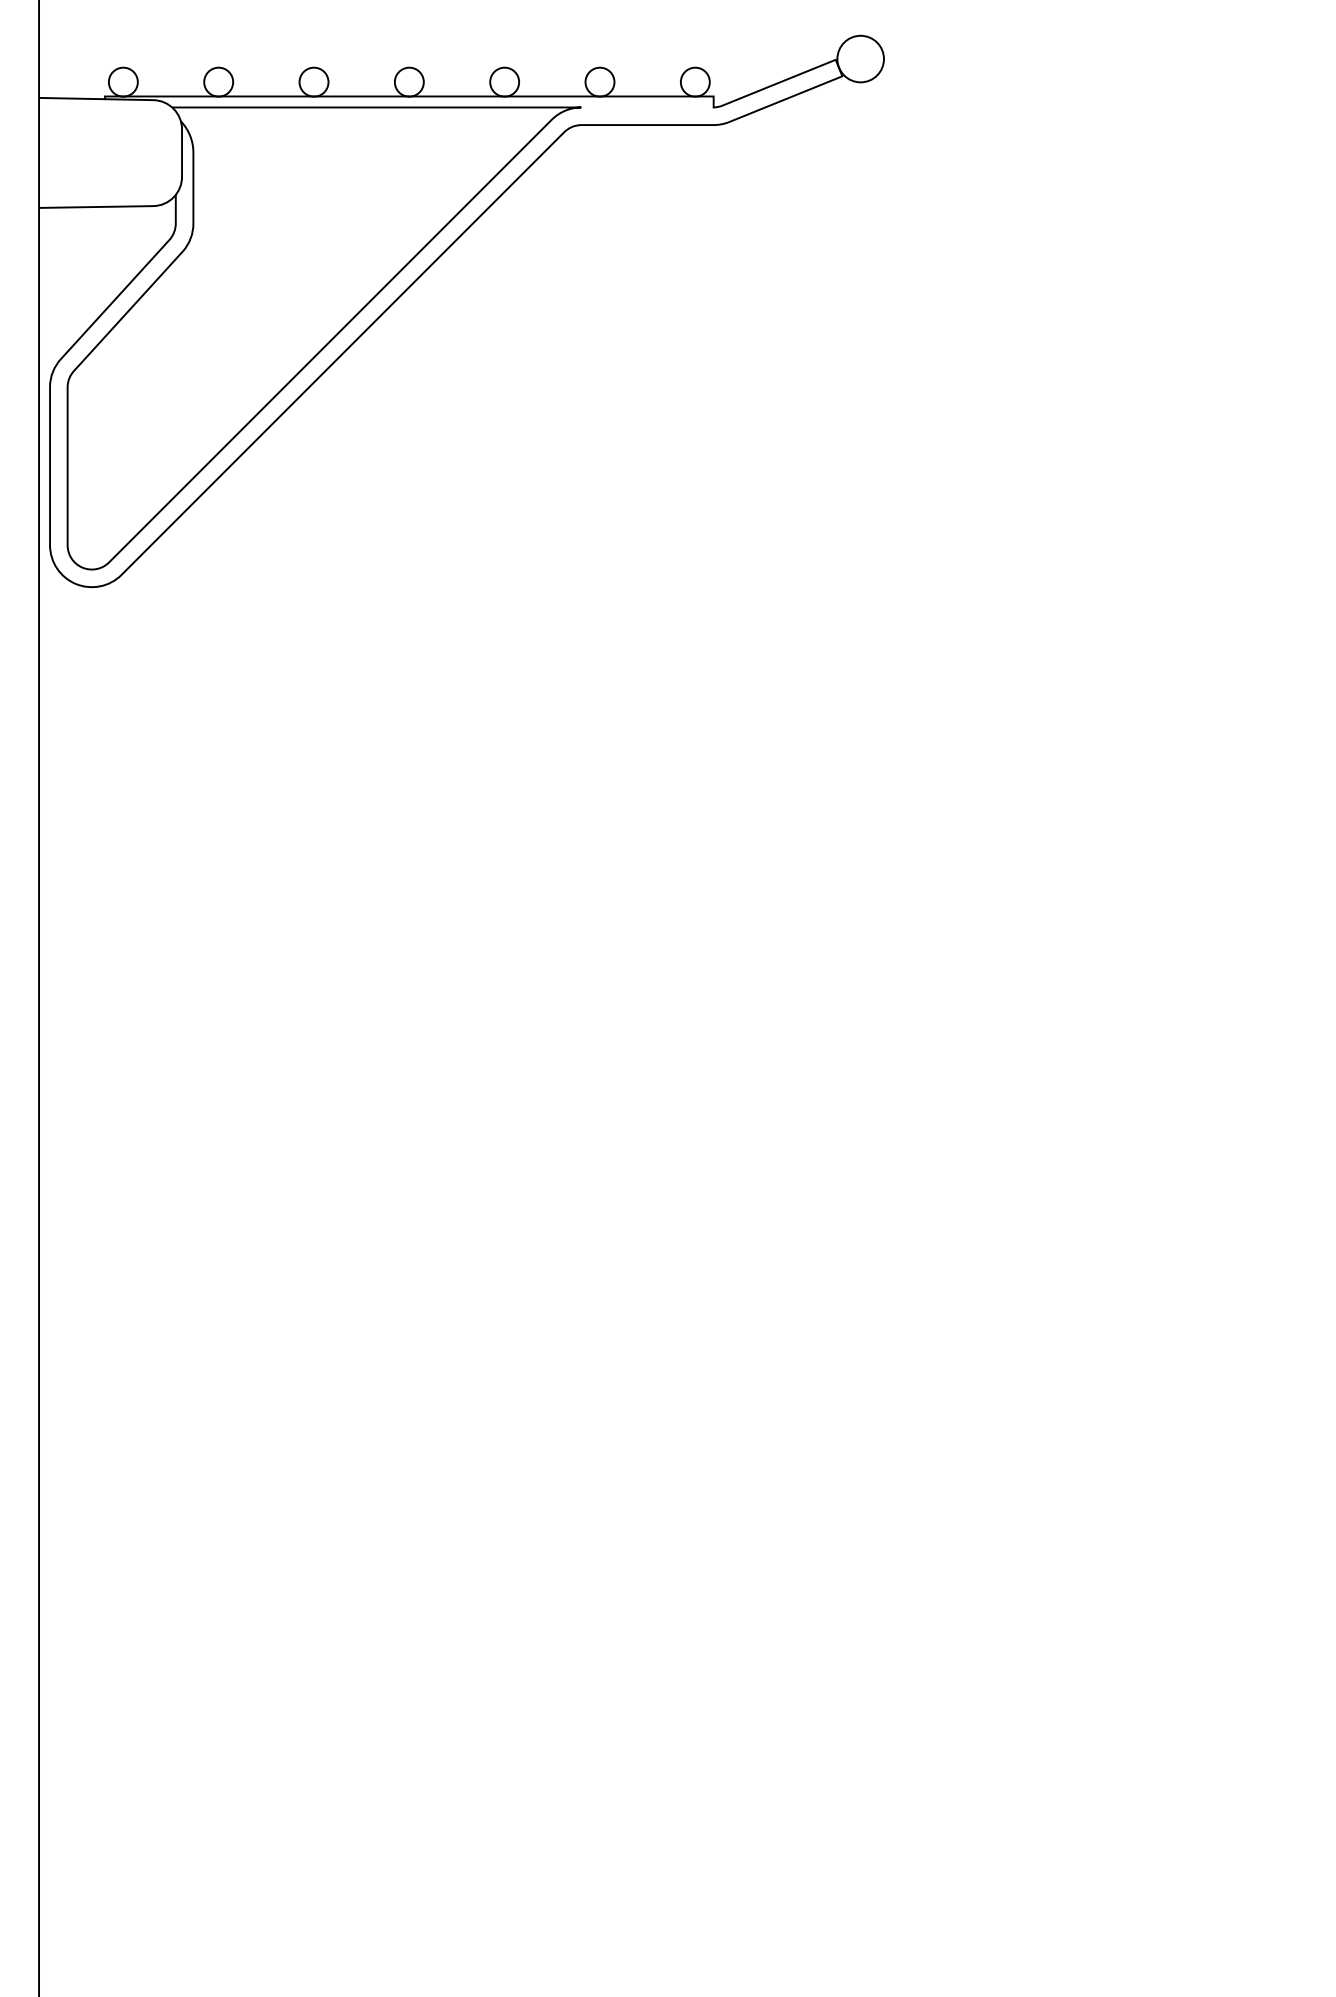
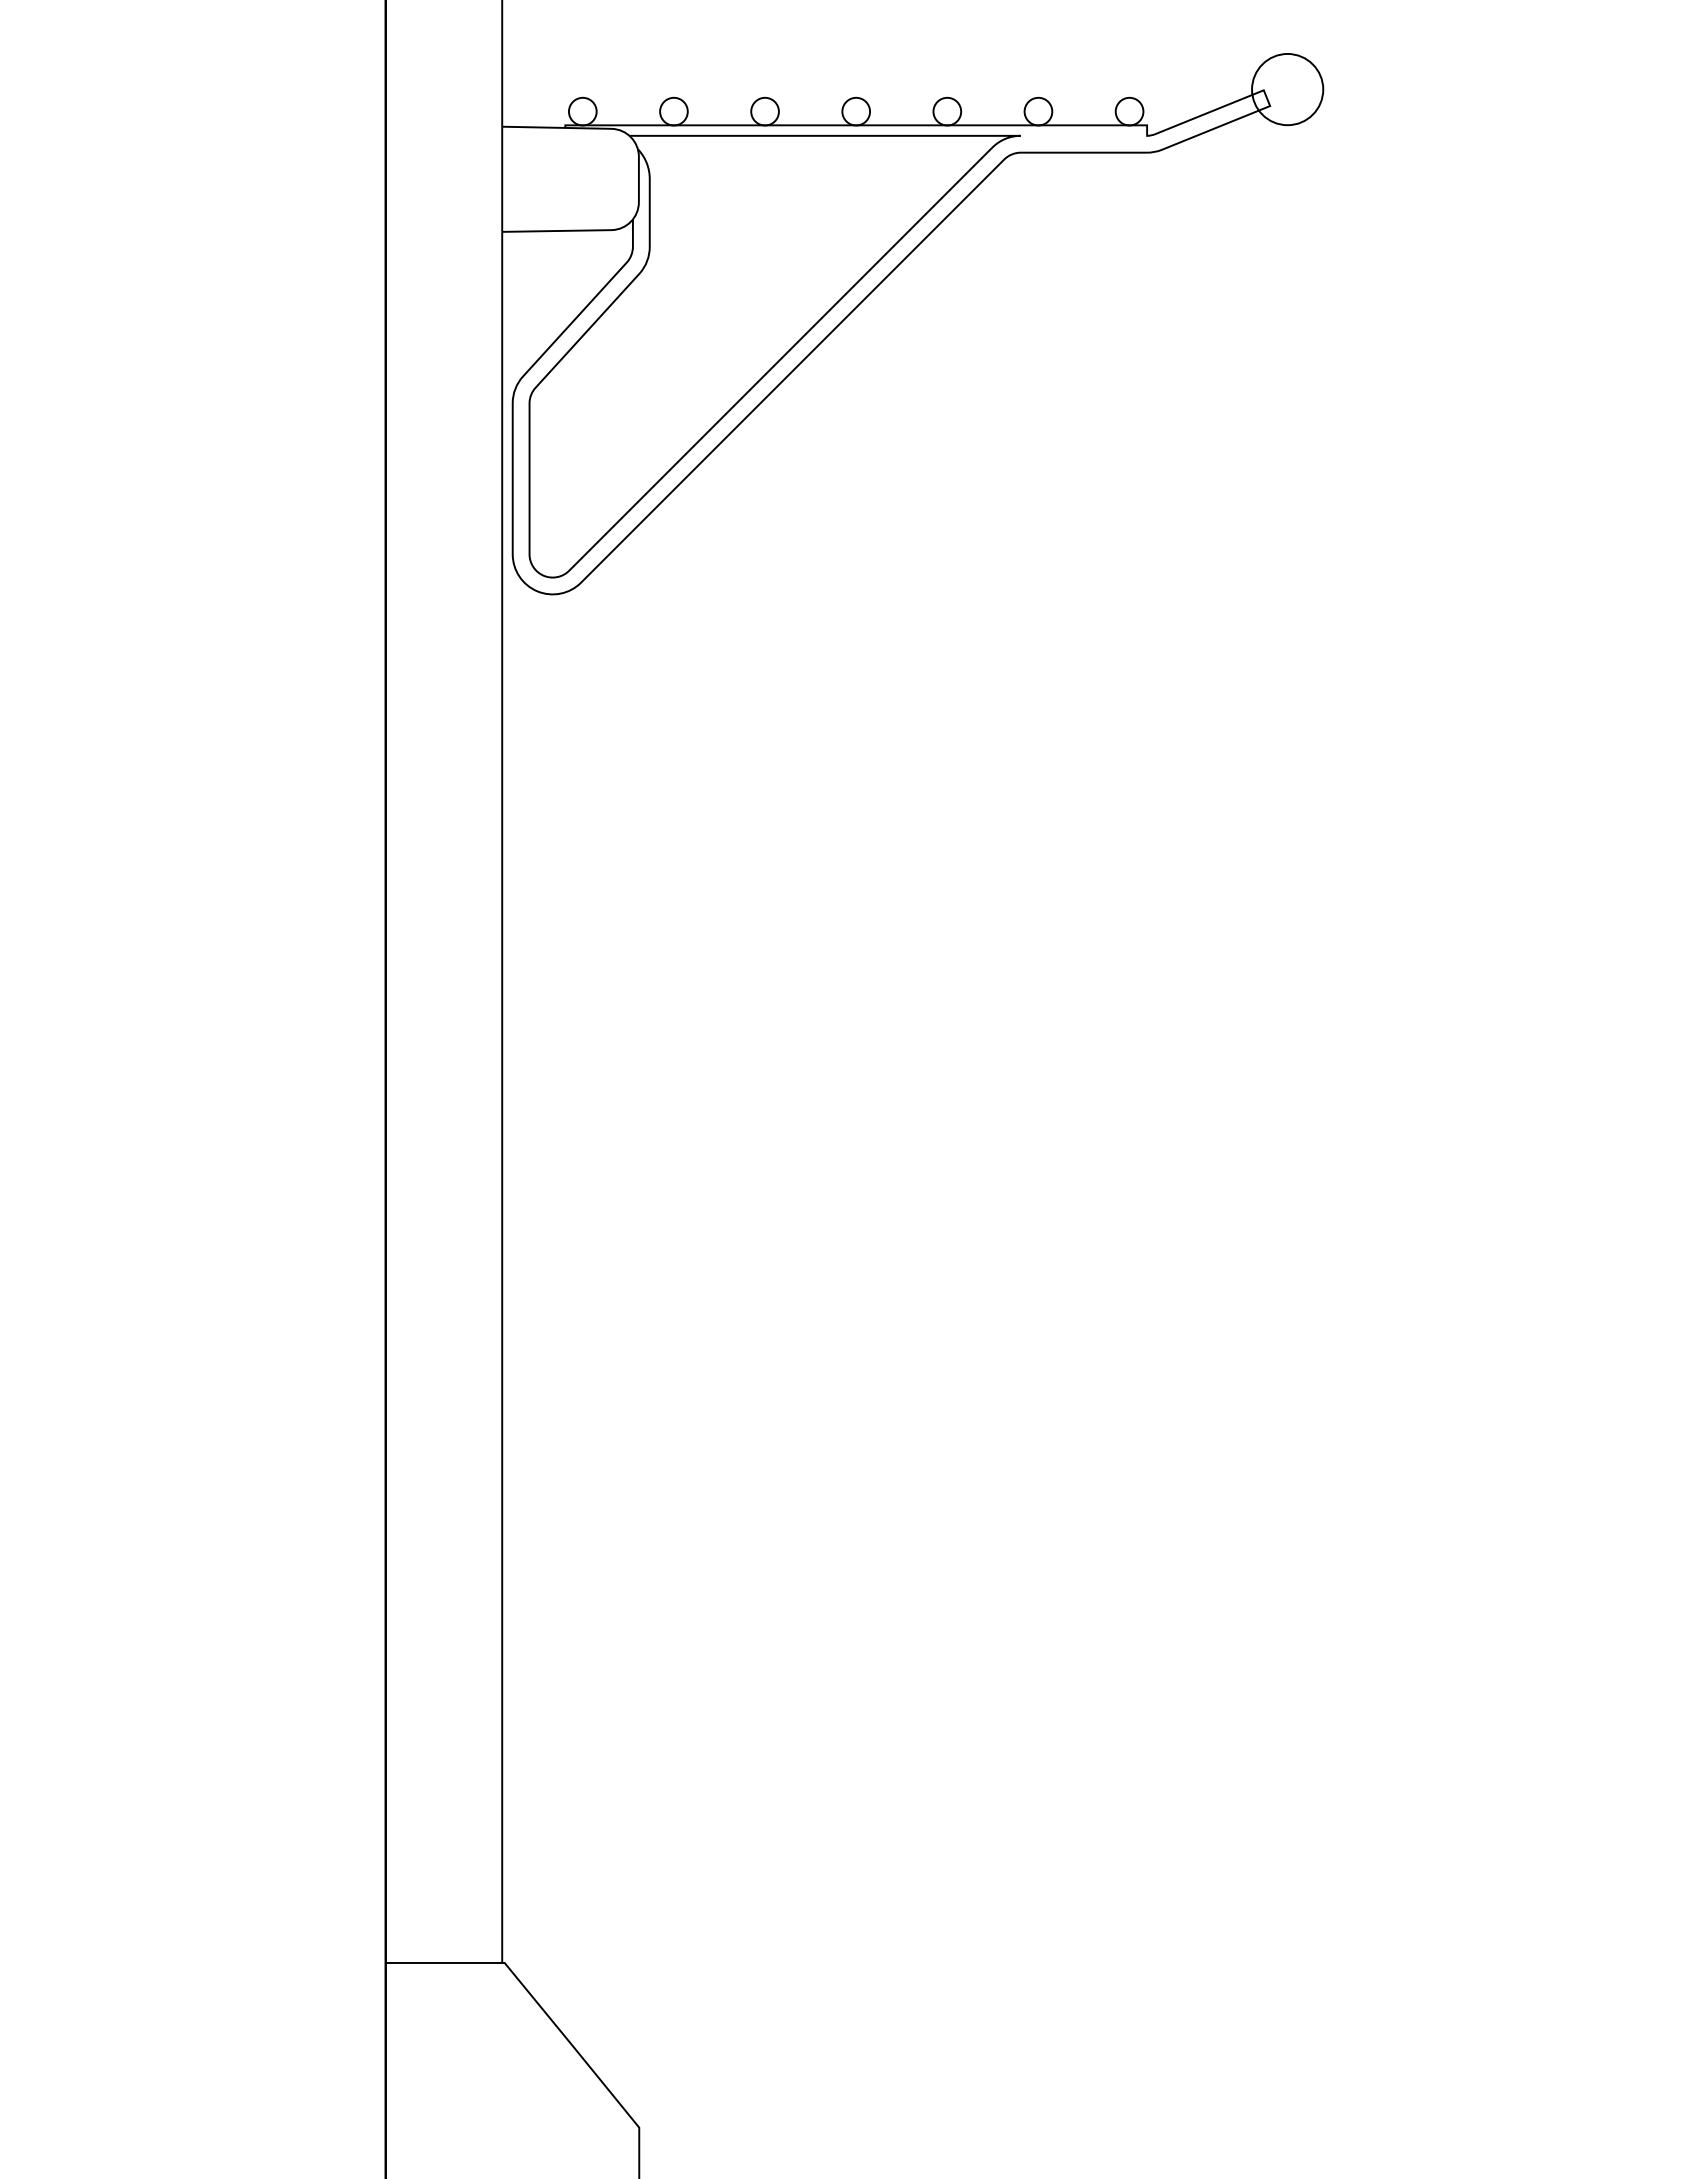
circle: (860, 58) -> (1287, 89), size x1.6

